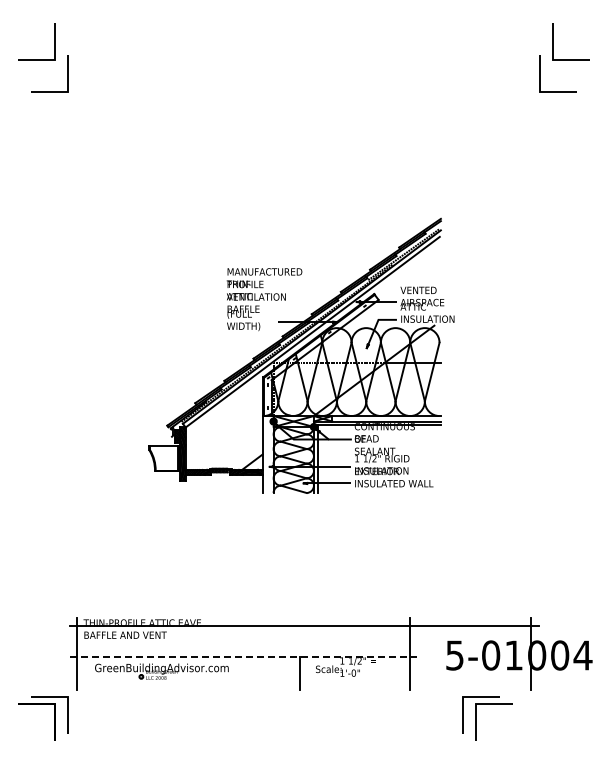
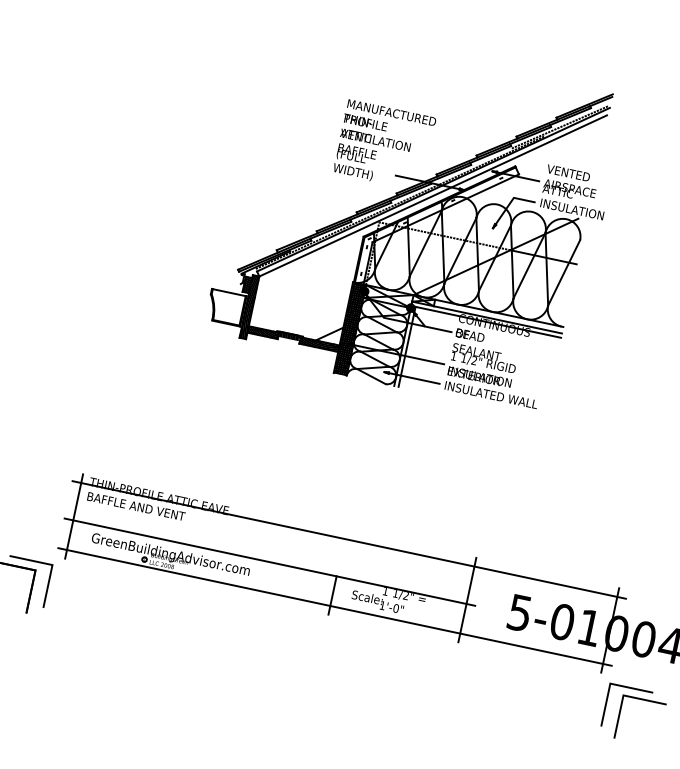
hatch: (267, 454) -> (349, 328), added
line: (243, 657) -> (269, 562), dashed -> solid
line: (303, 682) -> (334, 606), added
part: (476, 718) -> (620, 712), moved

